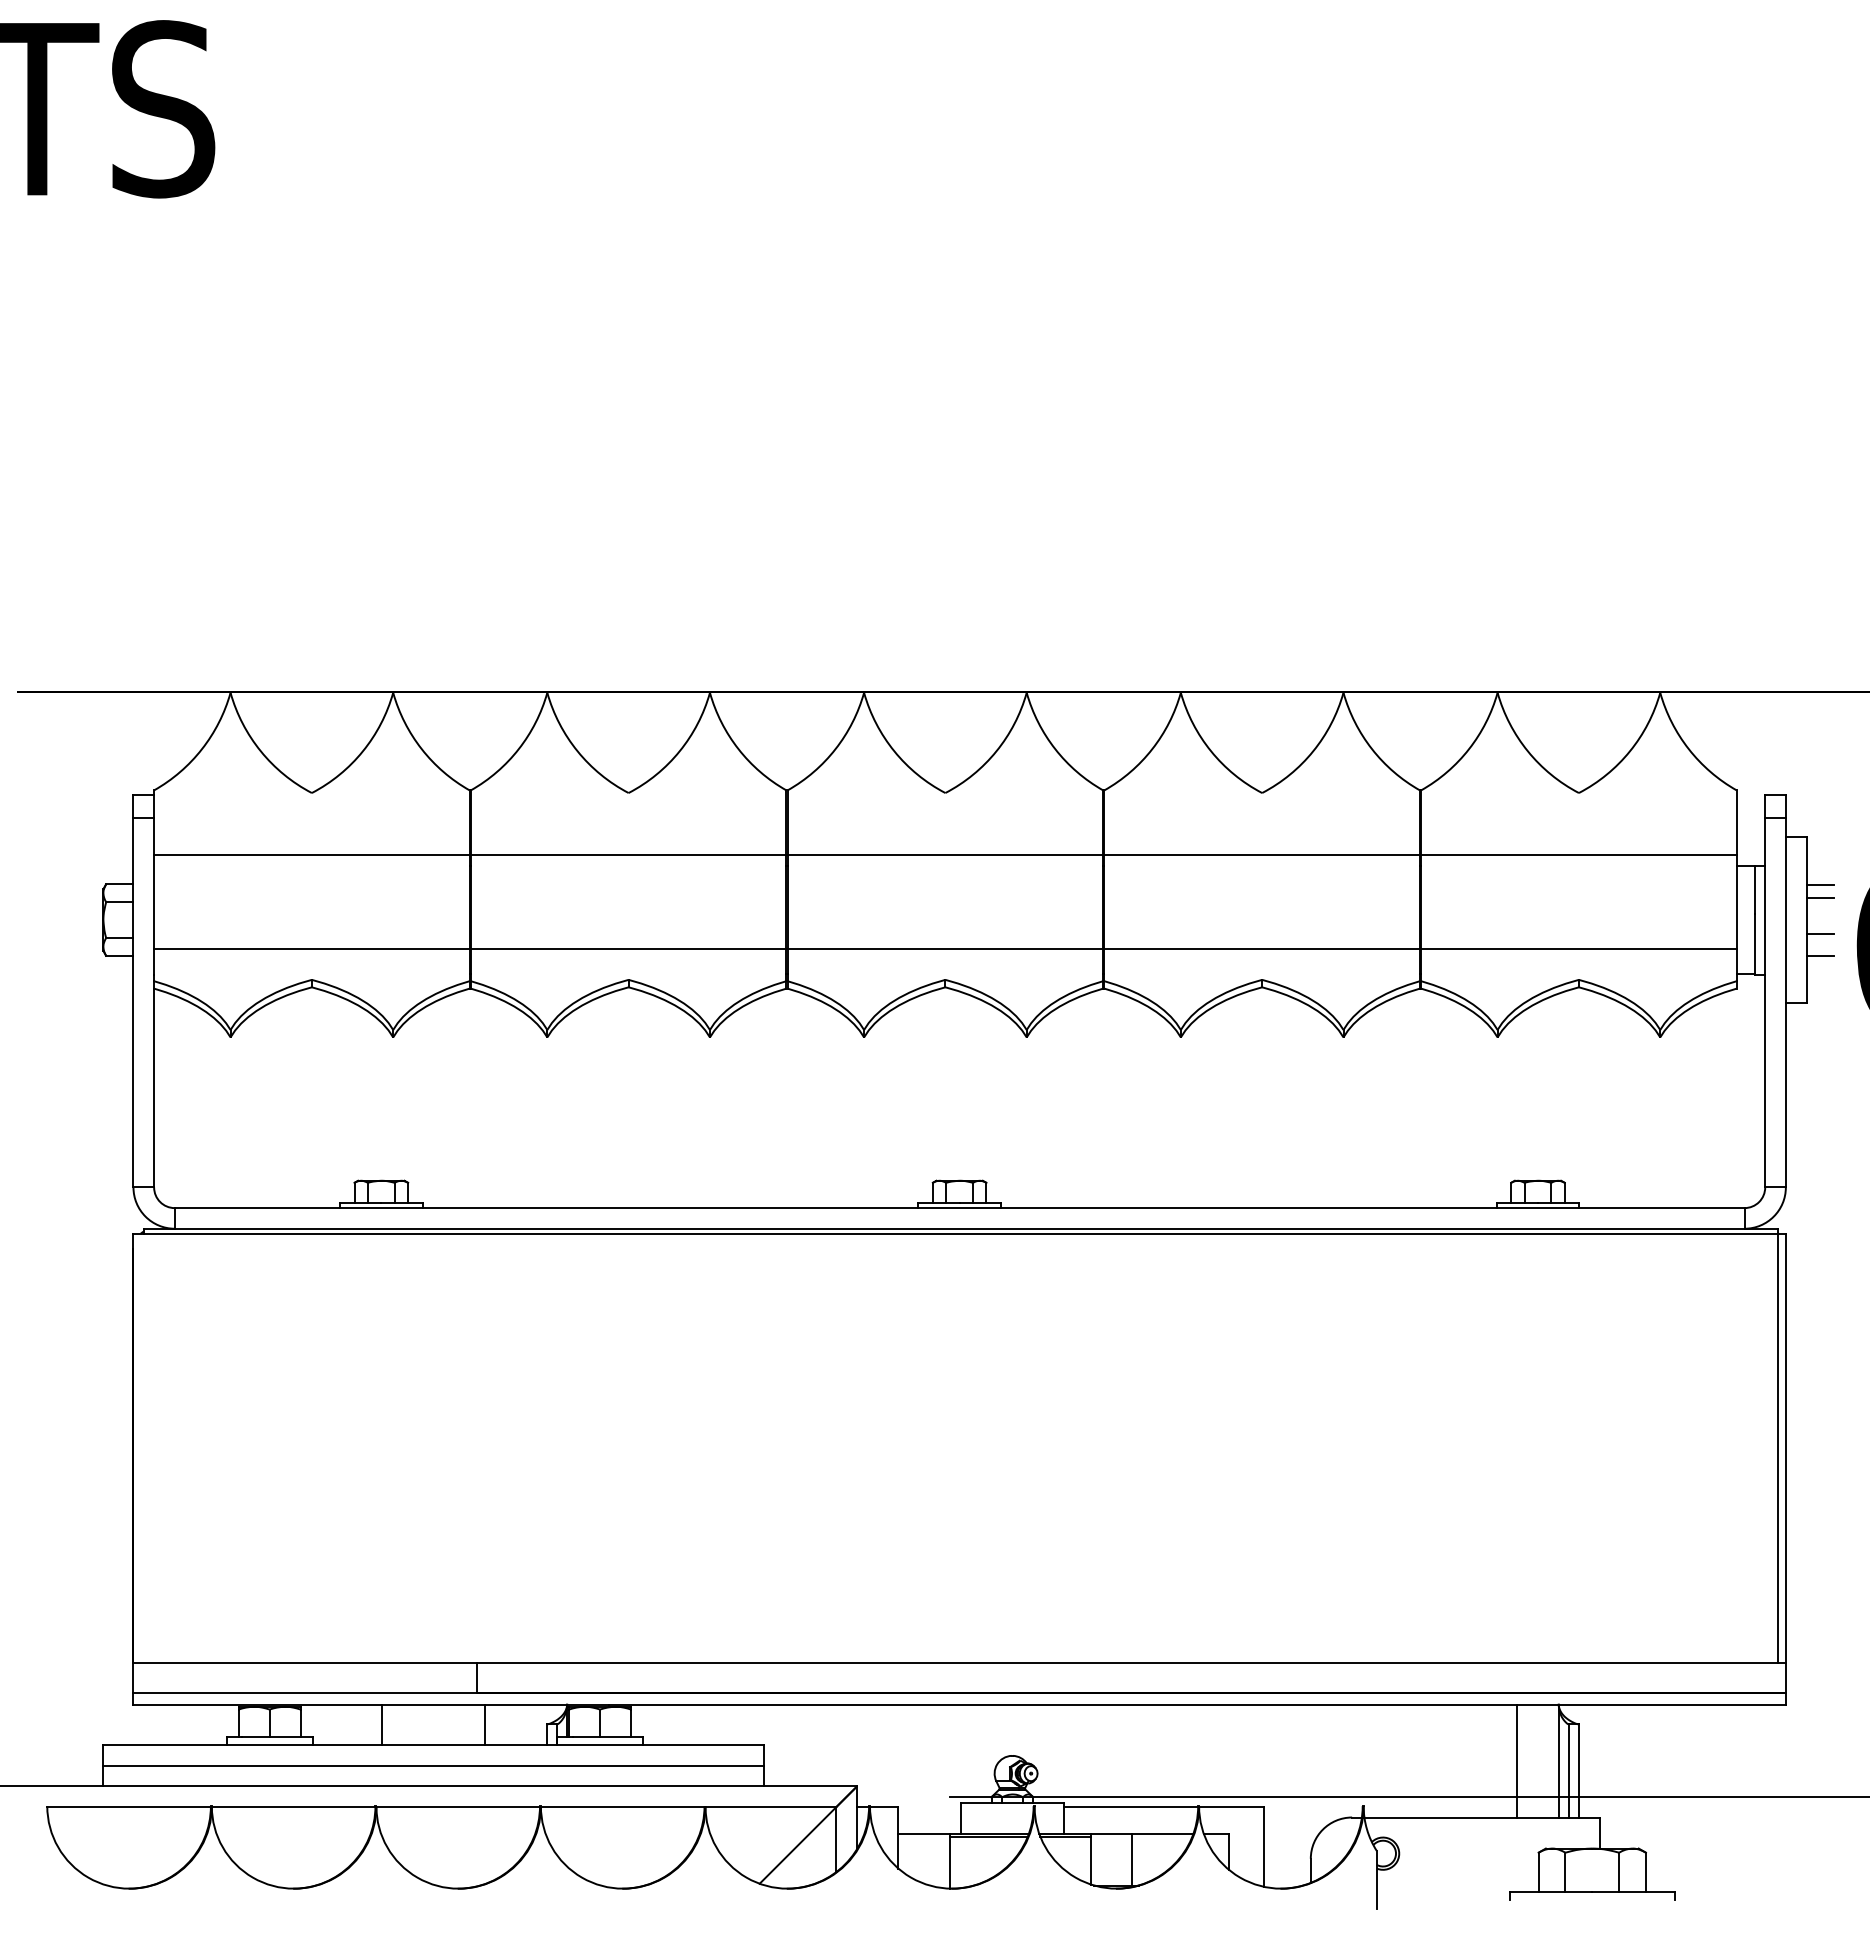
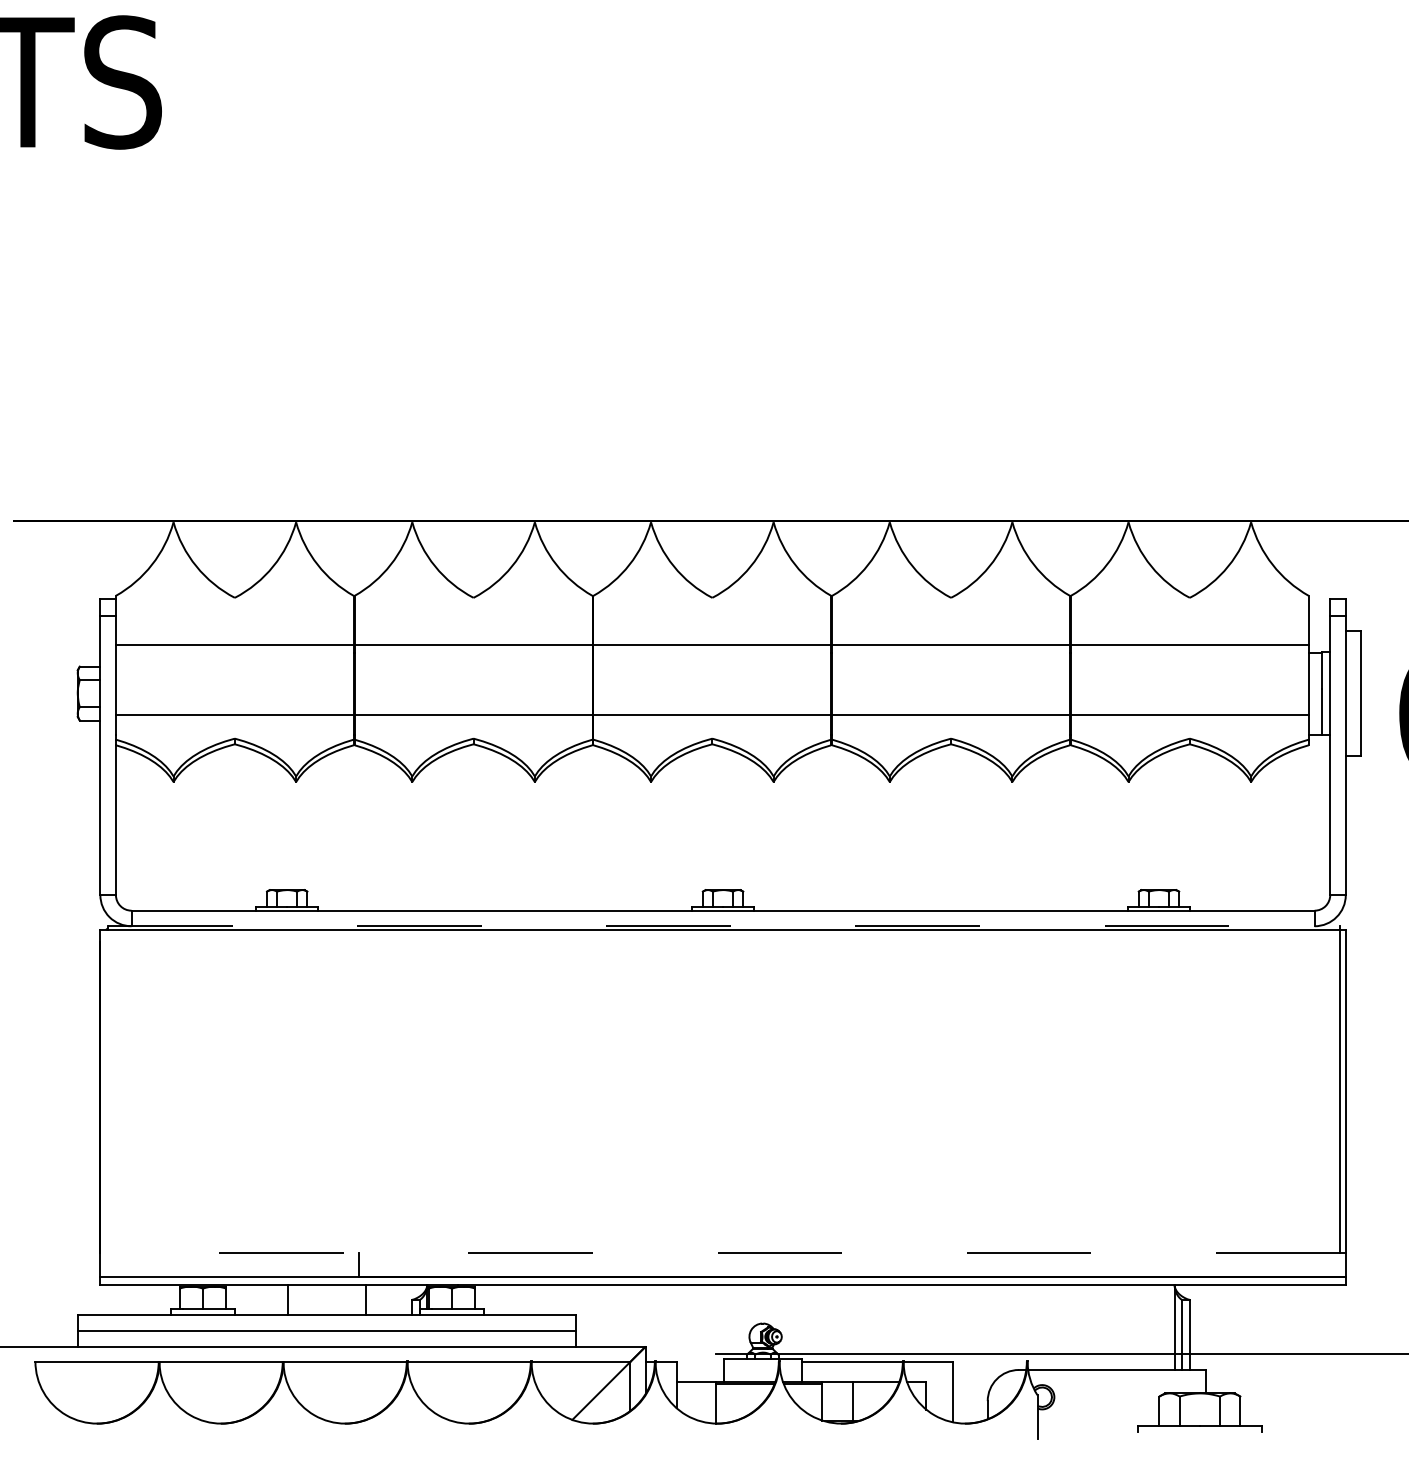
line: (1819, 884) -> (1371, 666), removed
line: (1819, 898) -> (1371, 677), removed
line: (1819, 933) -> (1371, 703), removed
line: (1819, 955) -> (1371, 720), removed
line: (961, 1228) -> (724, 926), solid -> dashed
line: (955, 1662) -> (719, 1253), solid -> dashed
line: (1517, 1760) -> (1143, 1327), removed

